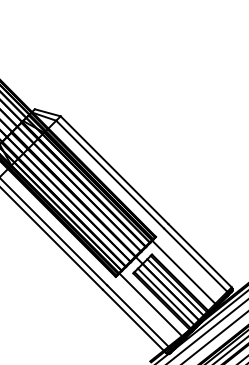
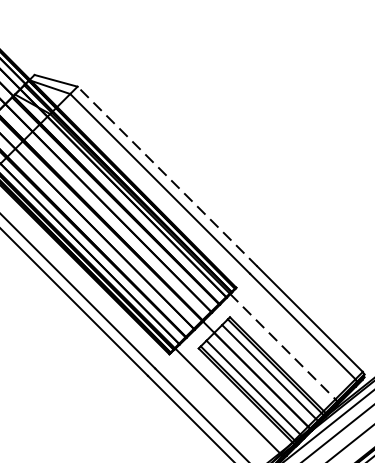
line: (114, 169) -> (167, 175), solid -> dashed
line: (183, 272) -> (282, 347), solid -> dashed

